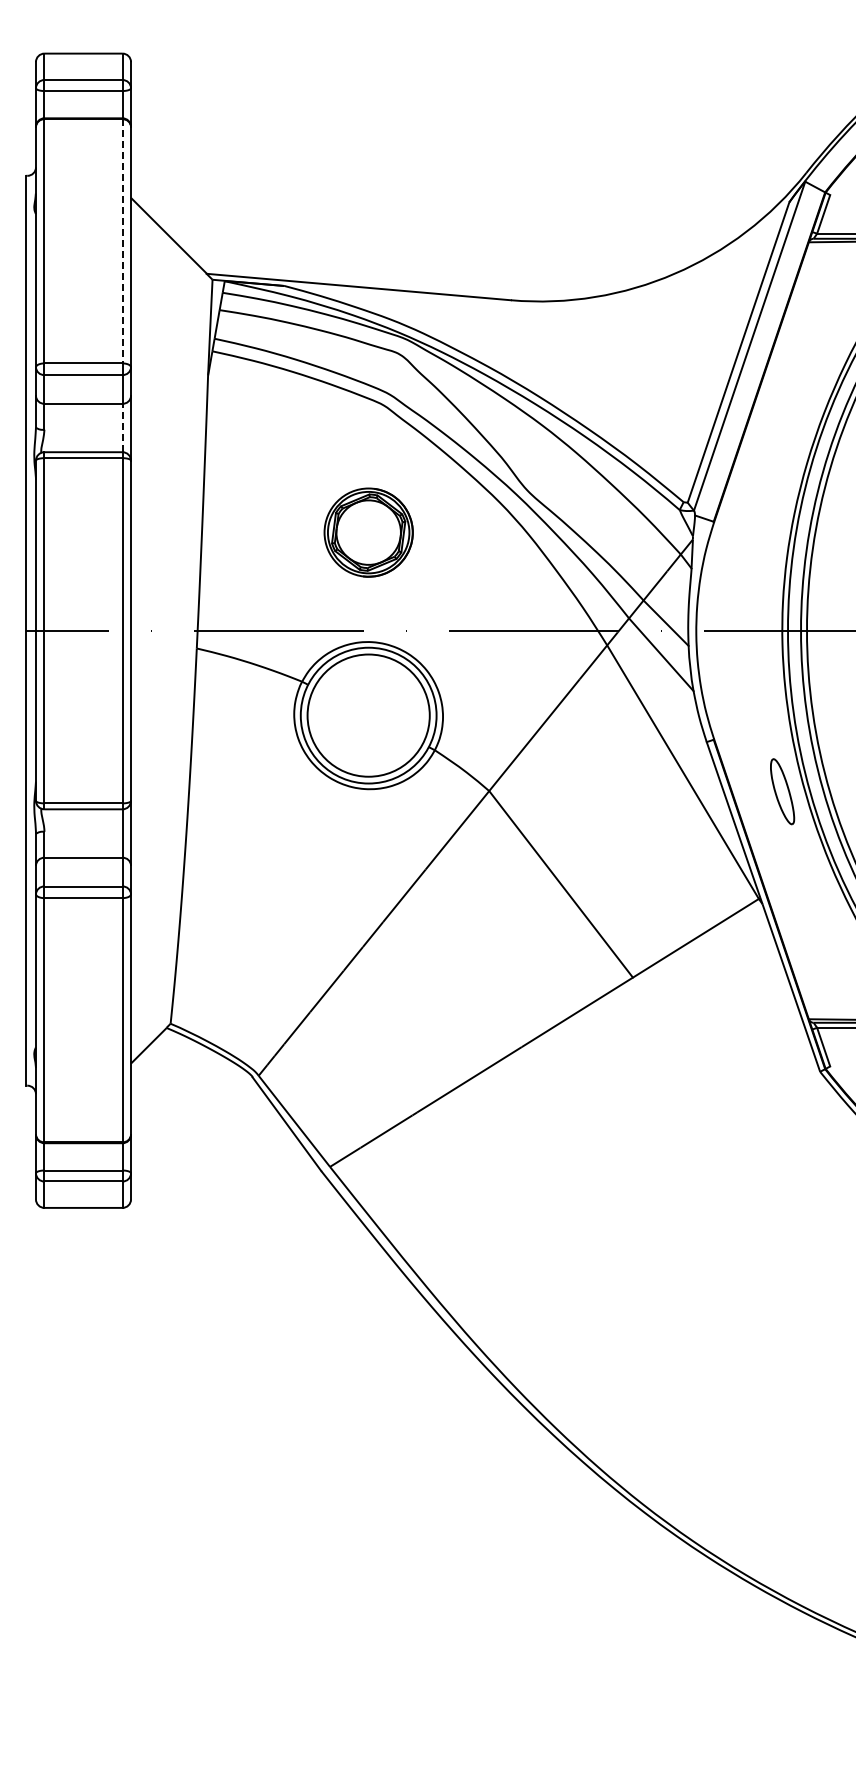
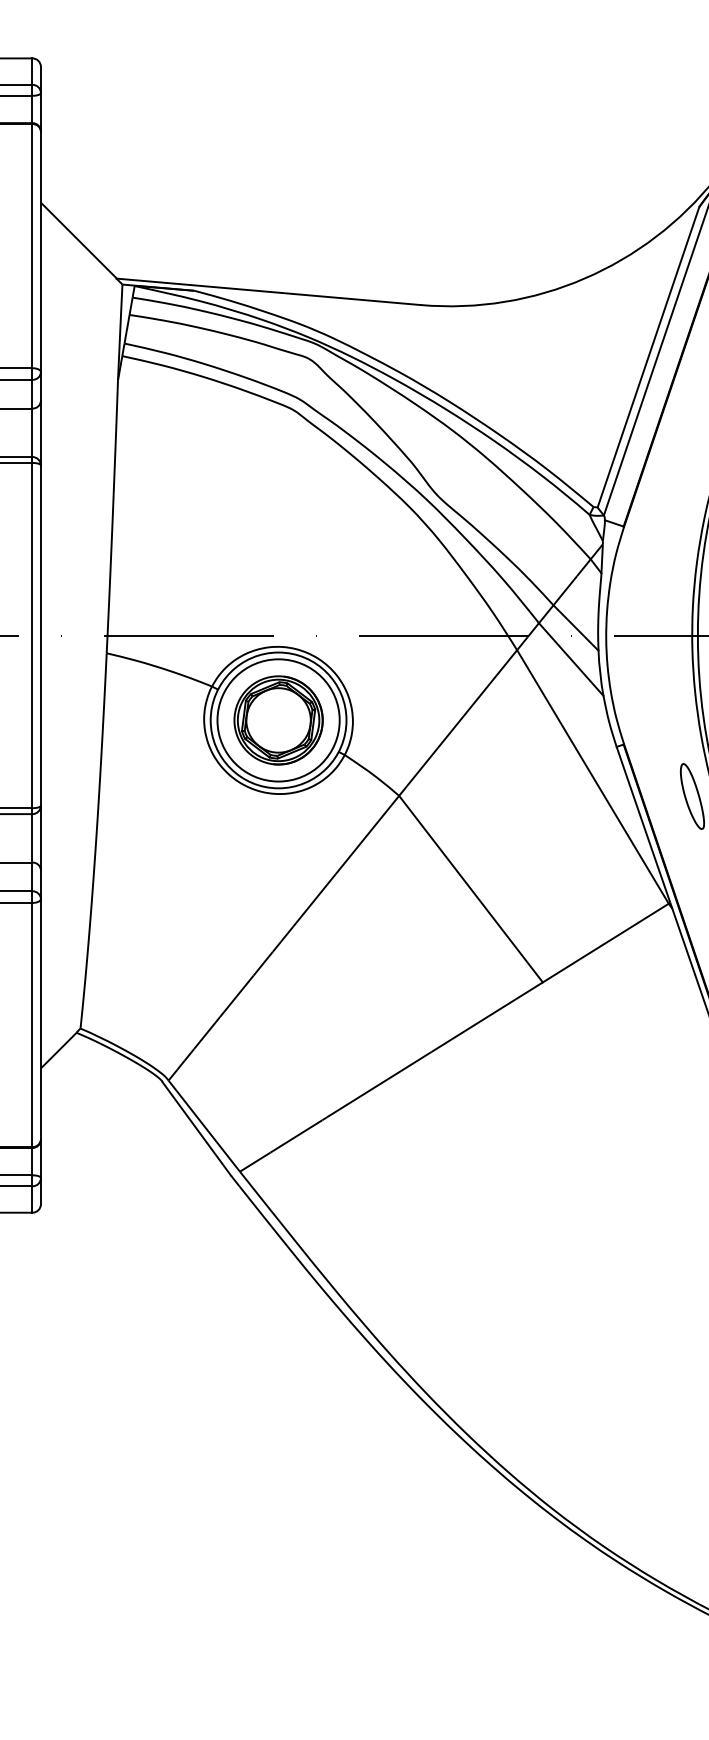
line: (122, 241) -> (32, 246), dashed -> solid
line: (122, 427) -> (32, 432), dashed -> solid
part: (368, 532) -> (278, 720), moved

